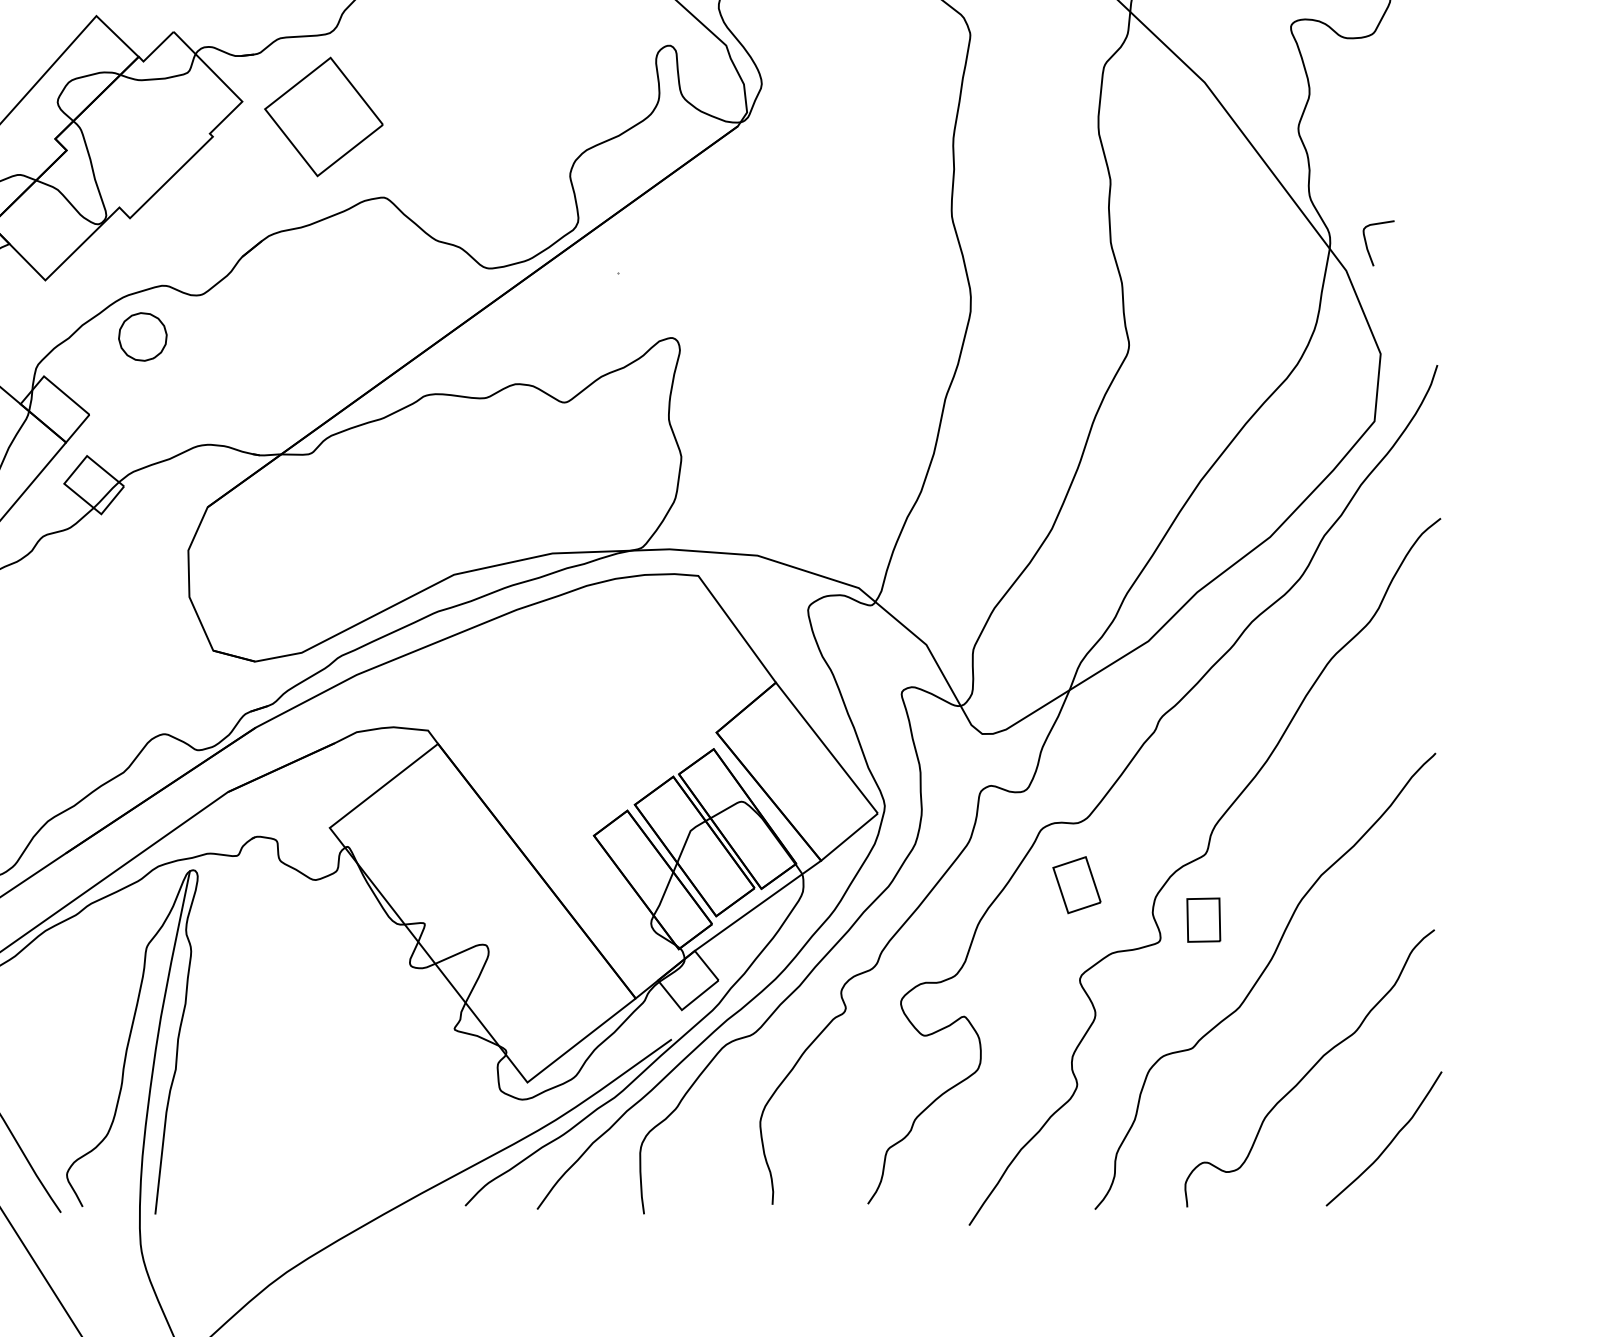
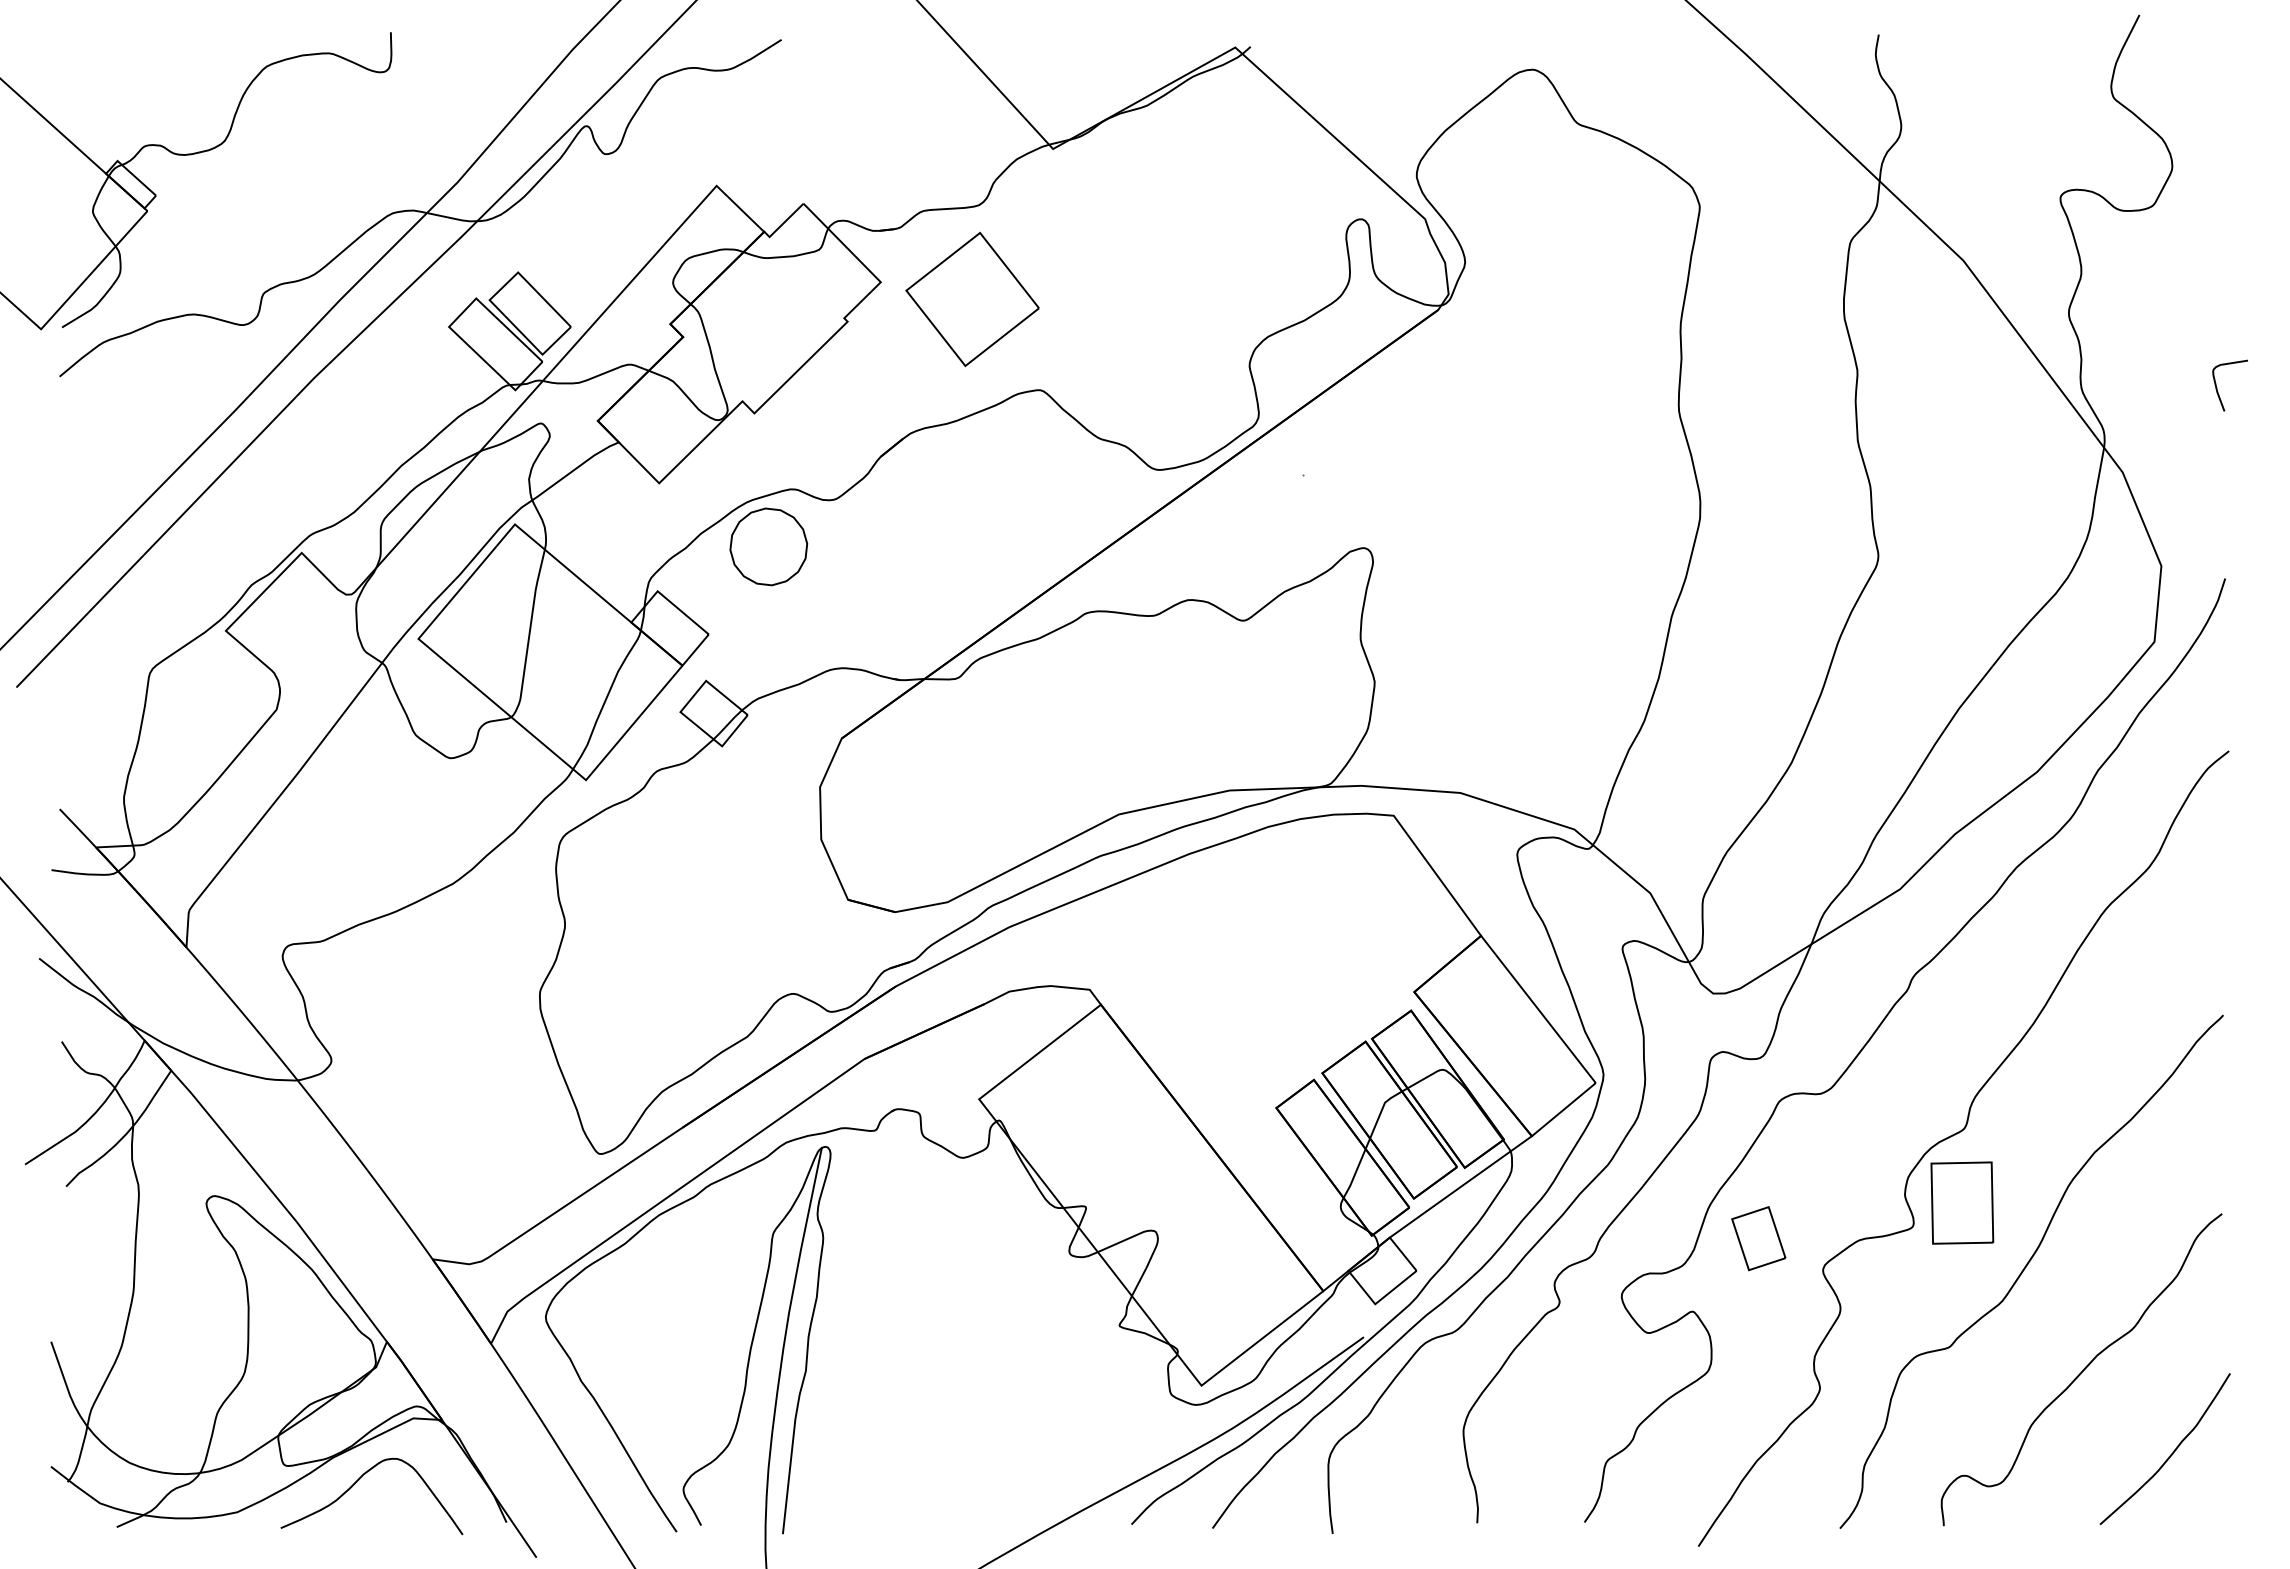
curve: (1367, 245) -> (2217, 387), moved
part: (142, 336) -> (768, 546), size x1.43
part: (1076, 885) -> (1758, 1238), moved
part: (1203, 919) -> (1962, 1202), size x1.67

